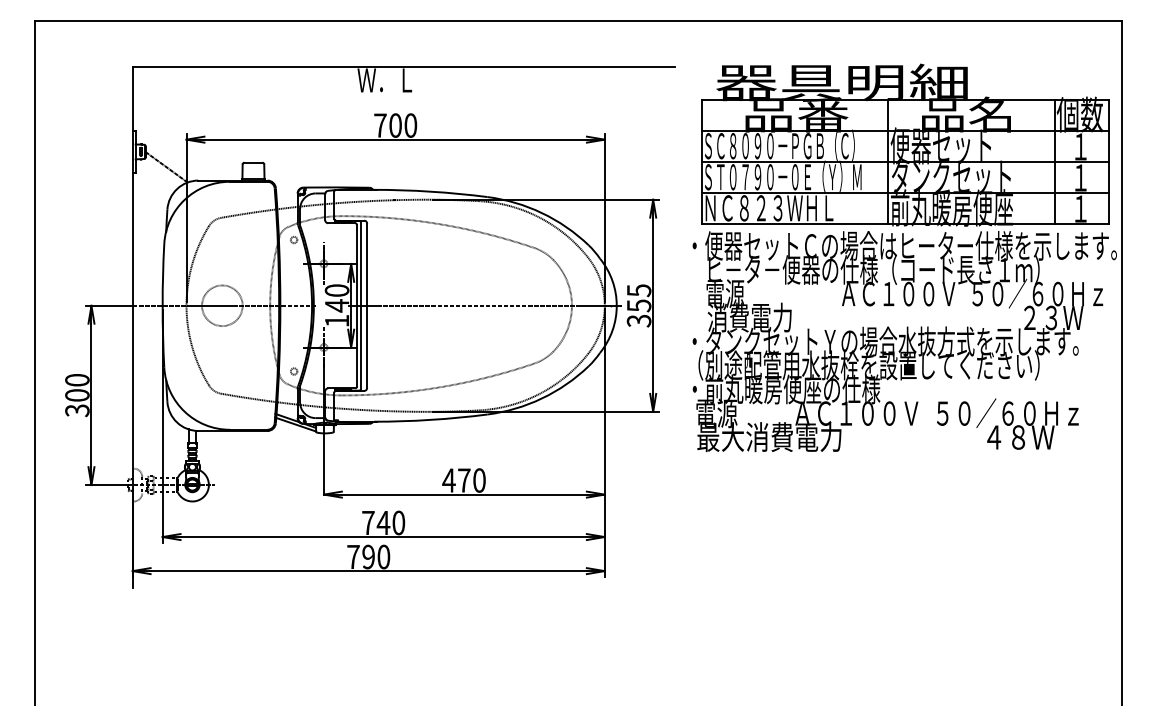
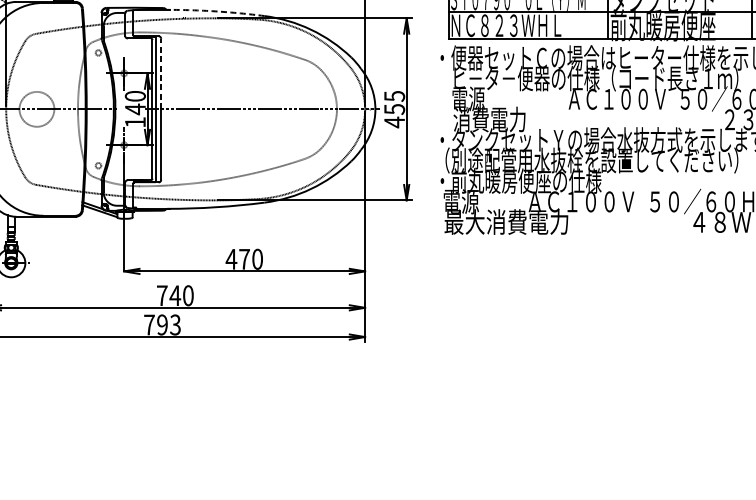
arc: (430, 191) -> (215, 11), solid -> dashed
line: (367, 264) -> (161, 73), solid -> dashed
text: (638, 320) -> (394, 121), 355 -> 455
text: (383, 556) -> (175, 324), 790 -> 793

